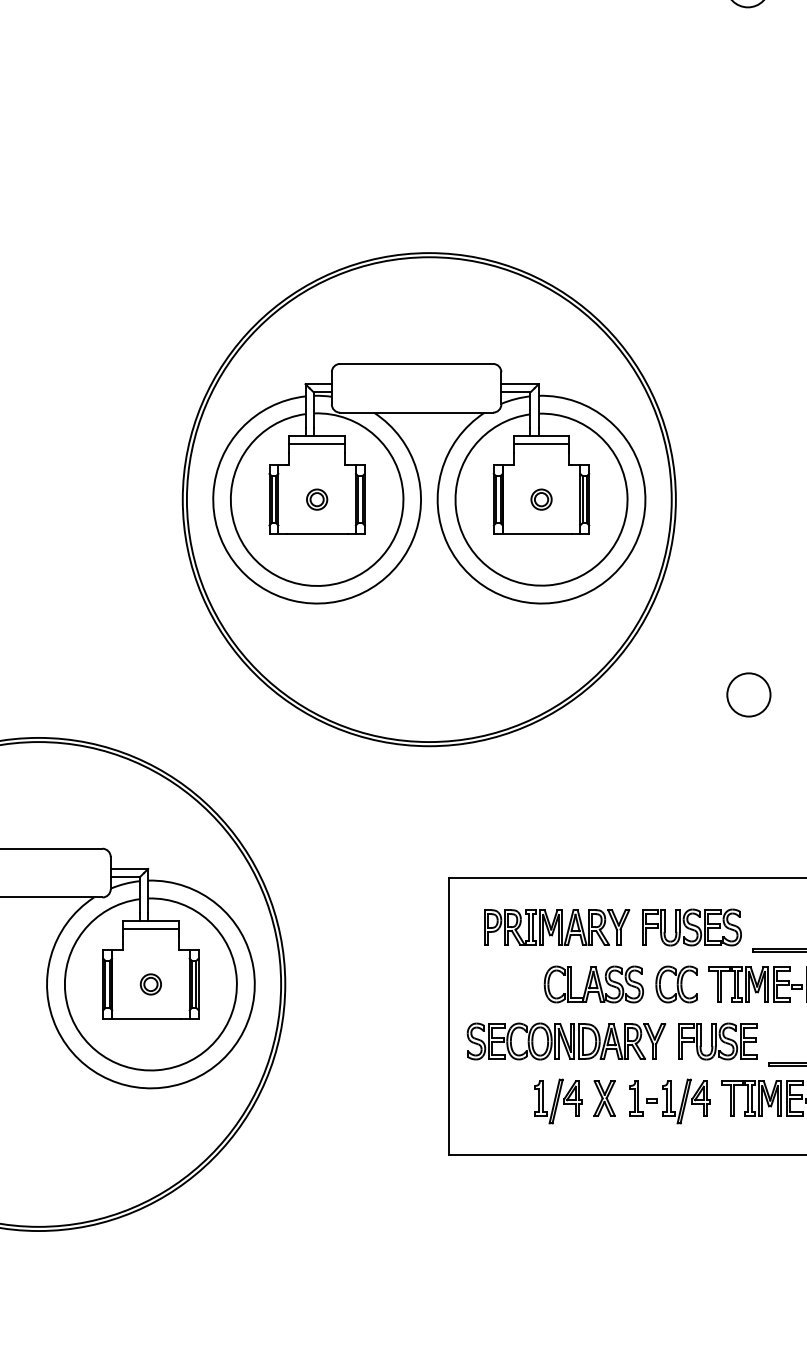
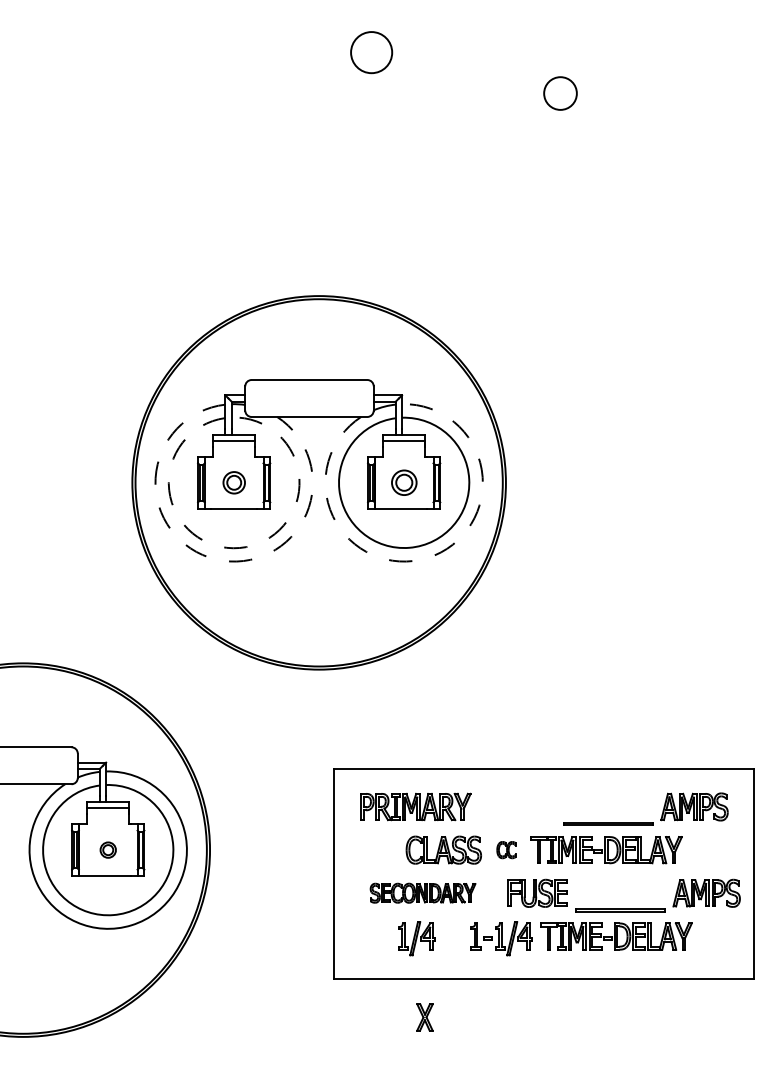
part: (316, 499) -> (233, 482), size x1.4
part: (540, 499) -> (403, 482), size x1.6
arc: (324, 586) -> (239, 548), solid -> dashed
arc: (572, 598) -> (427, 557), solid -> dashed
arc: (292, 600) -> (215, 559), solid -> dashed
circle: (749, 694) -> (561, 630), removed
part: (692, 926) -> (518, 806), removed
part: (676, 983) -> (506, 849), size x0.6
part: (565, 1040) -> (422, 892), size x0.7
part: (604, 1098) -> (424, 1017), moved

